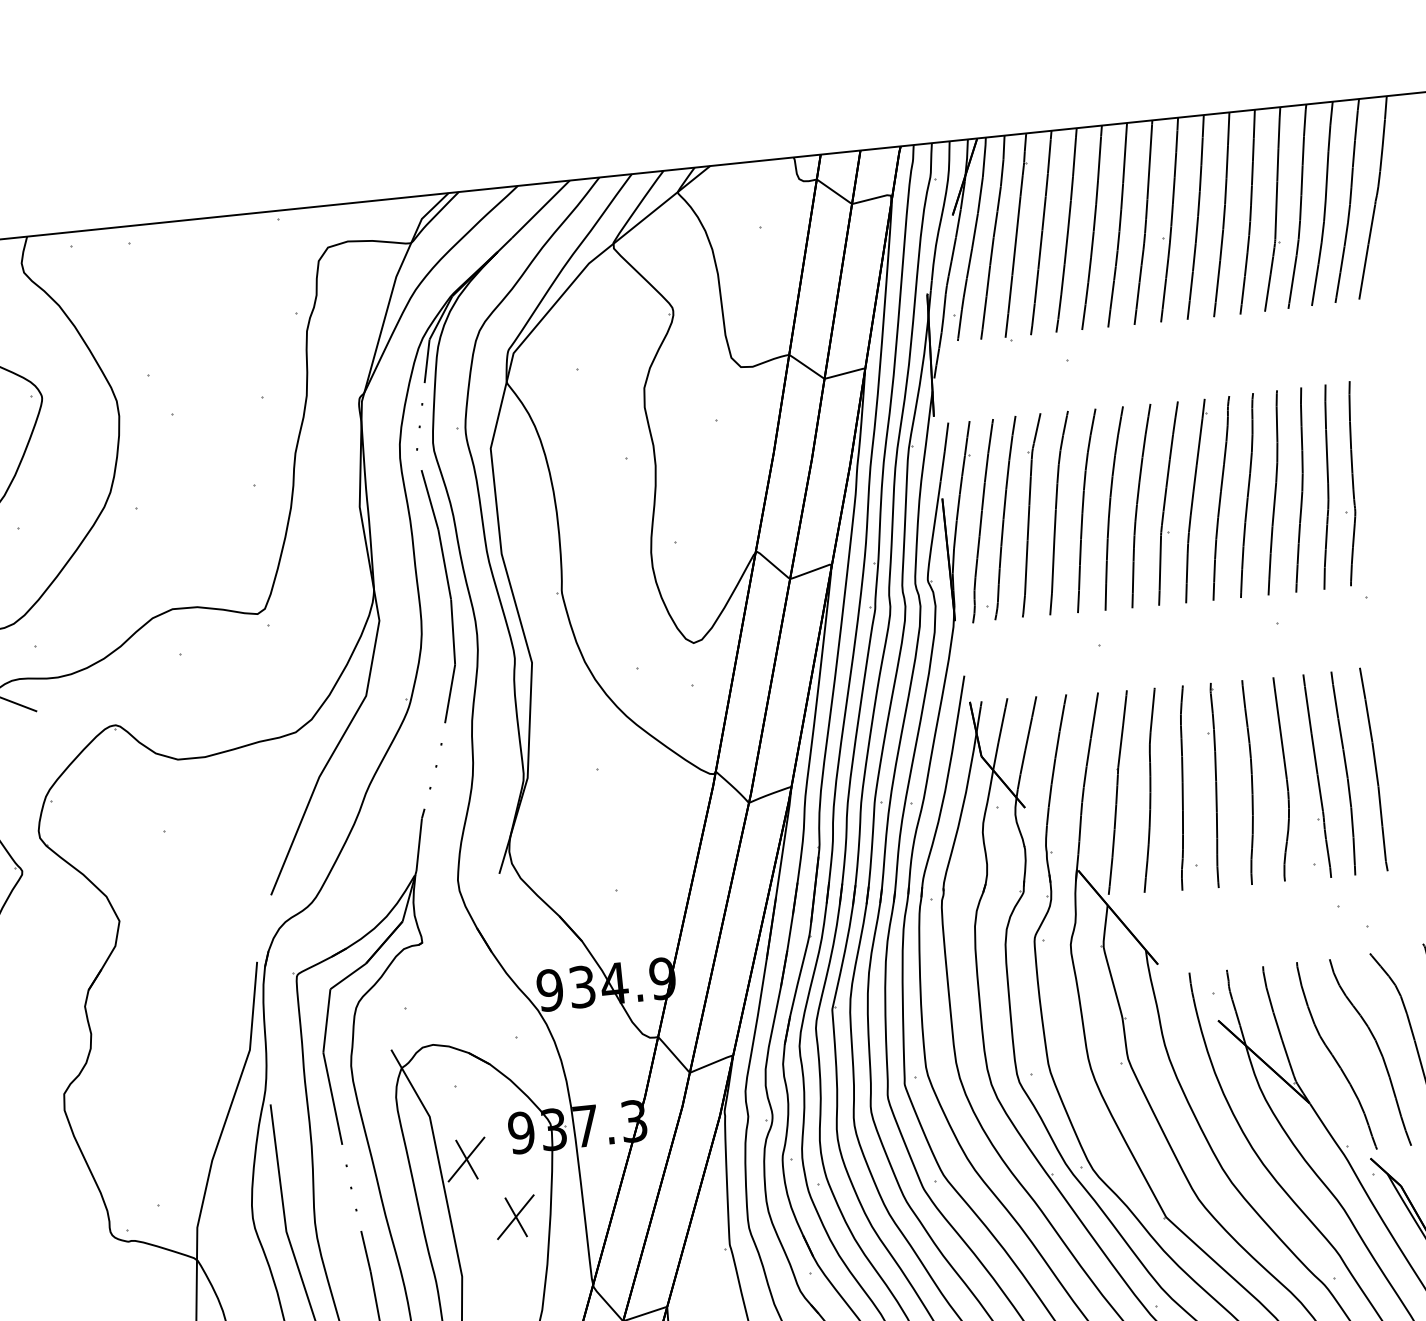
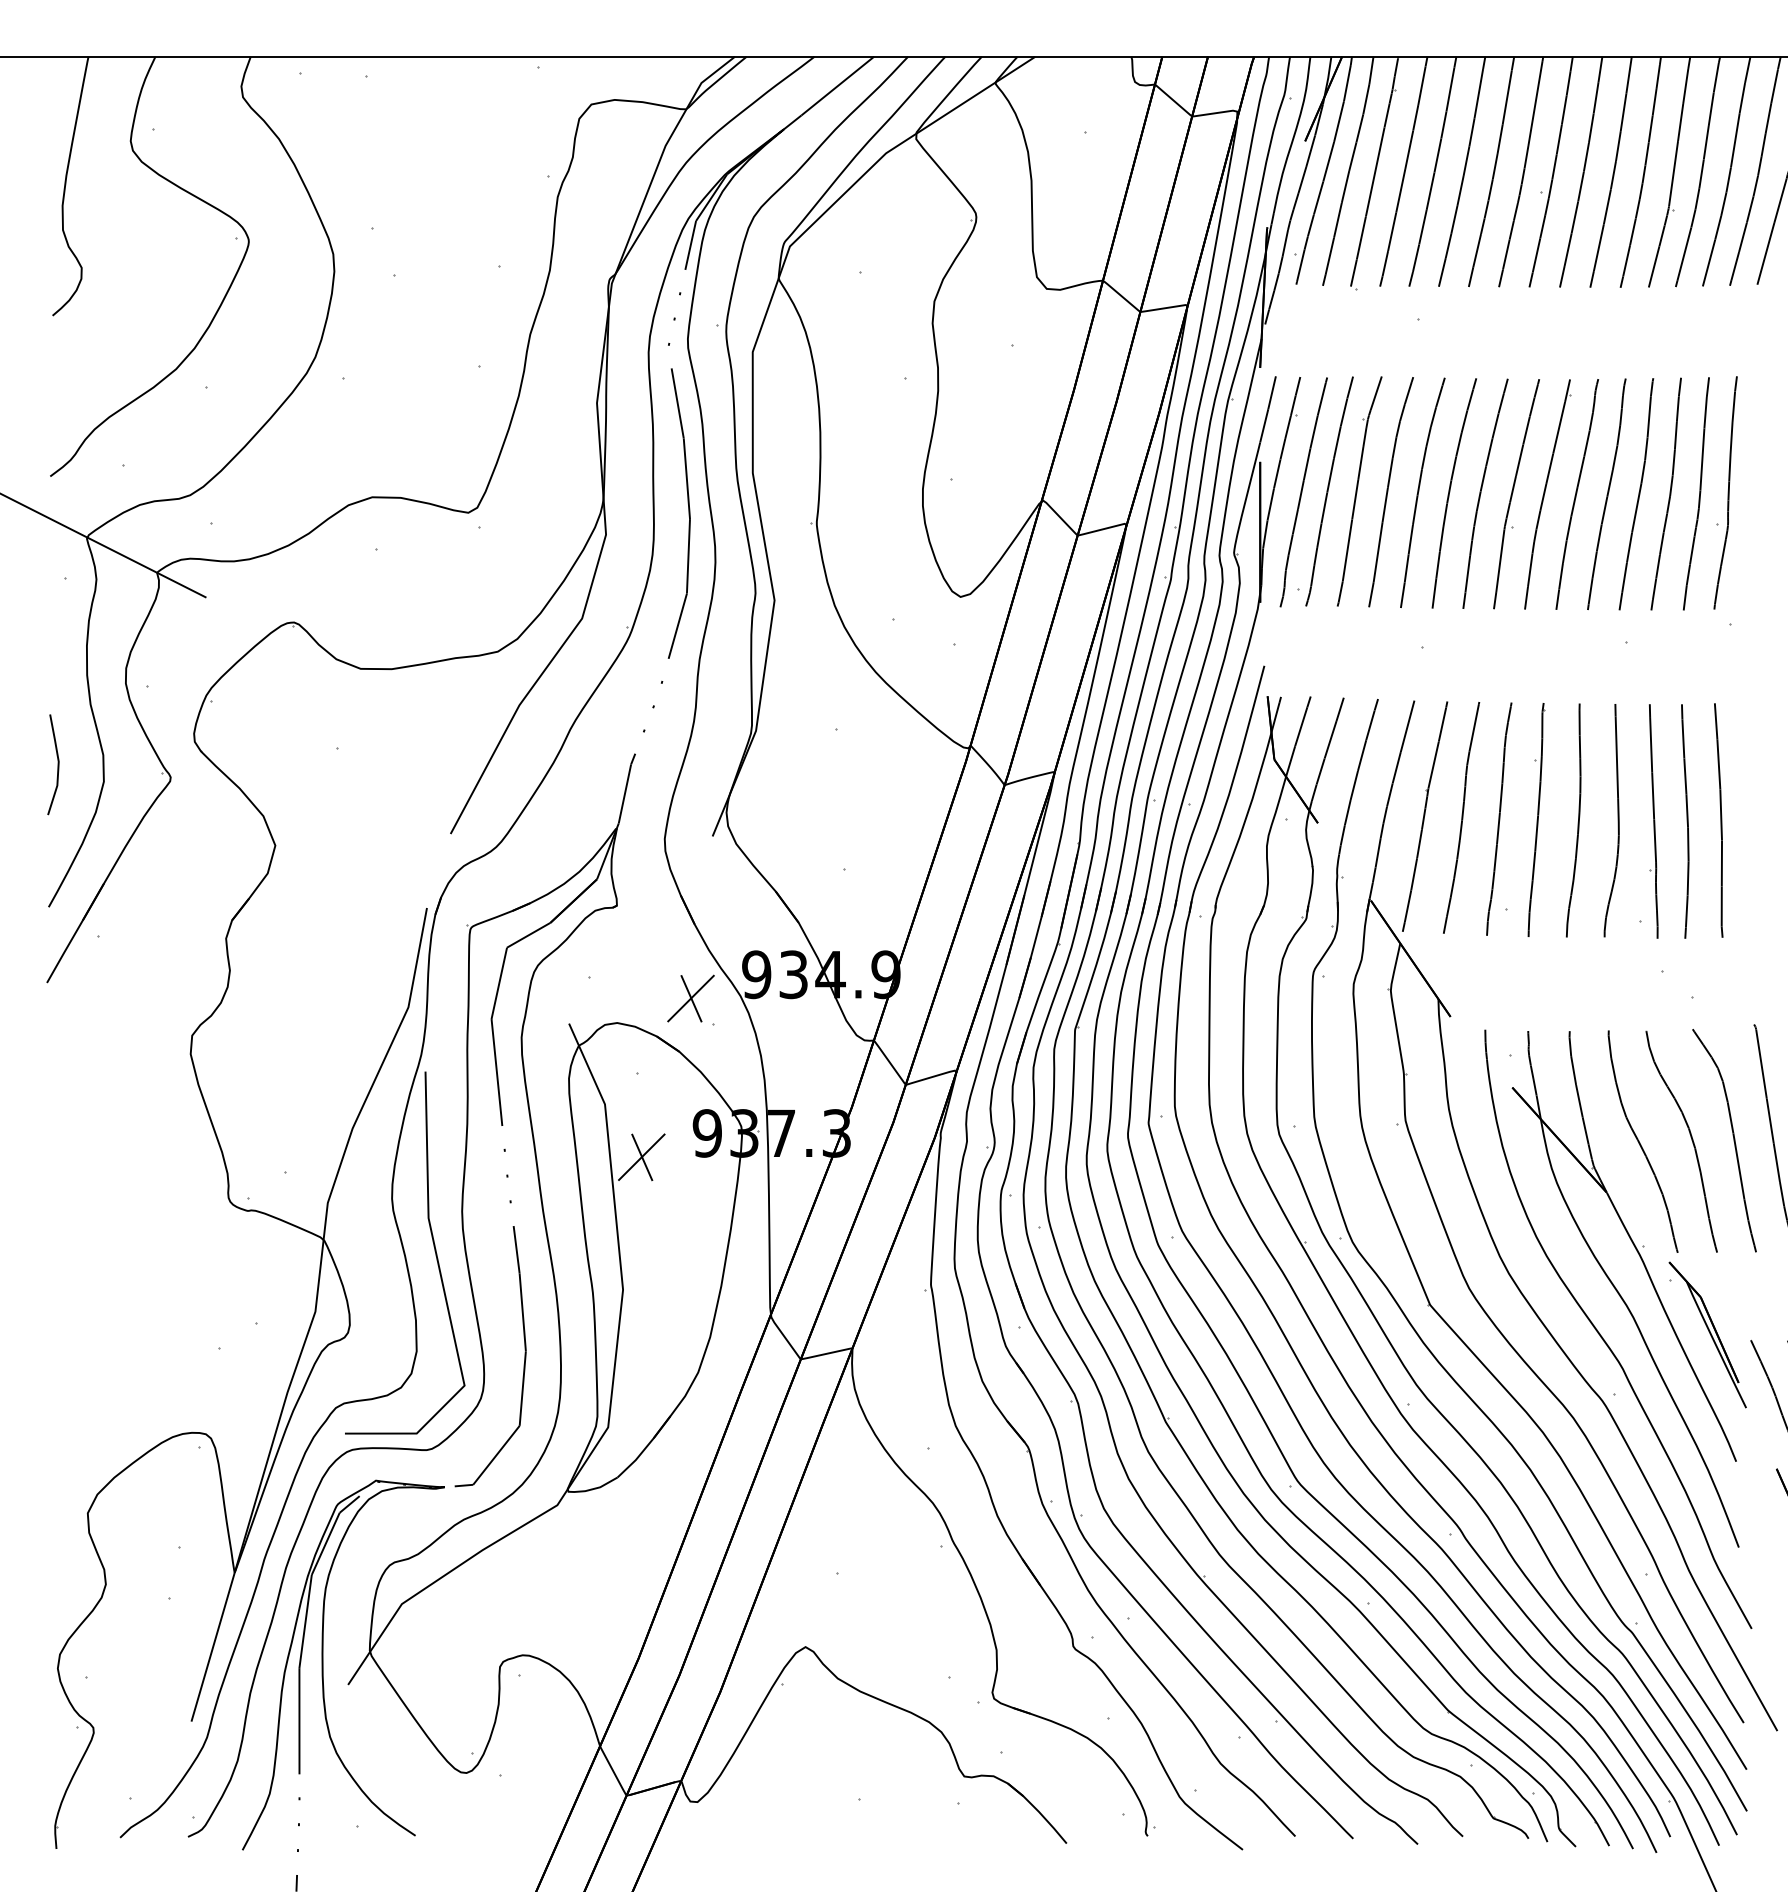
part: (515, 1217) -> (690, 998), moved

